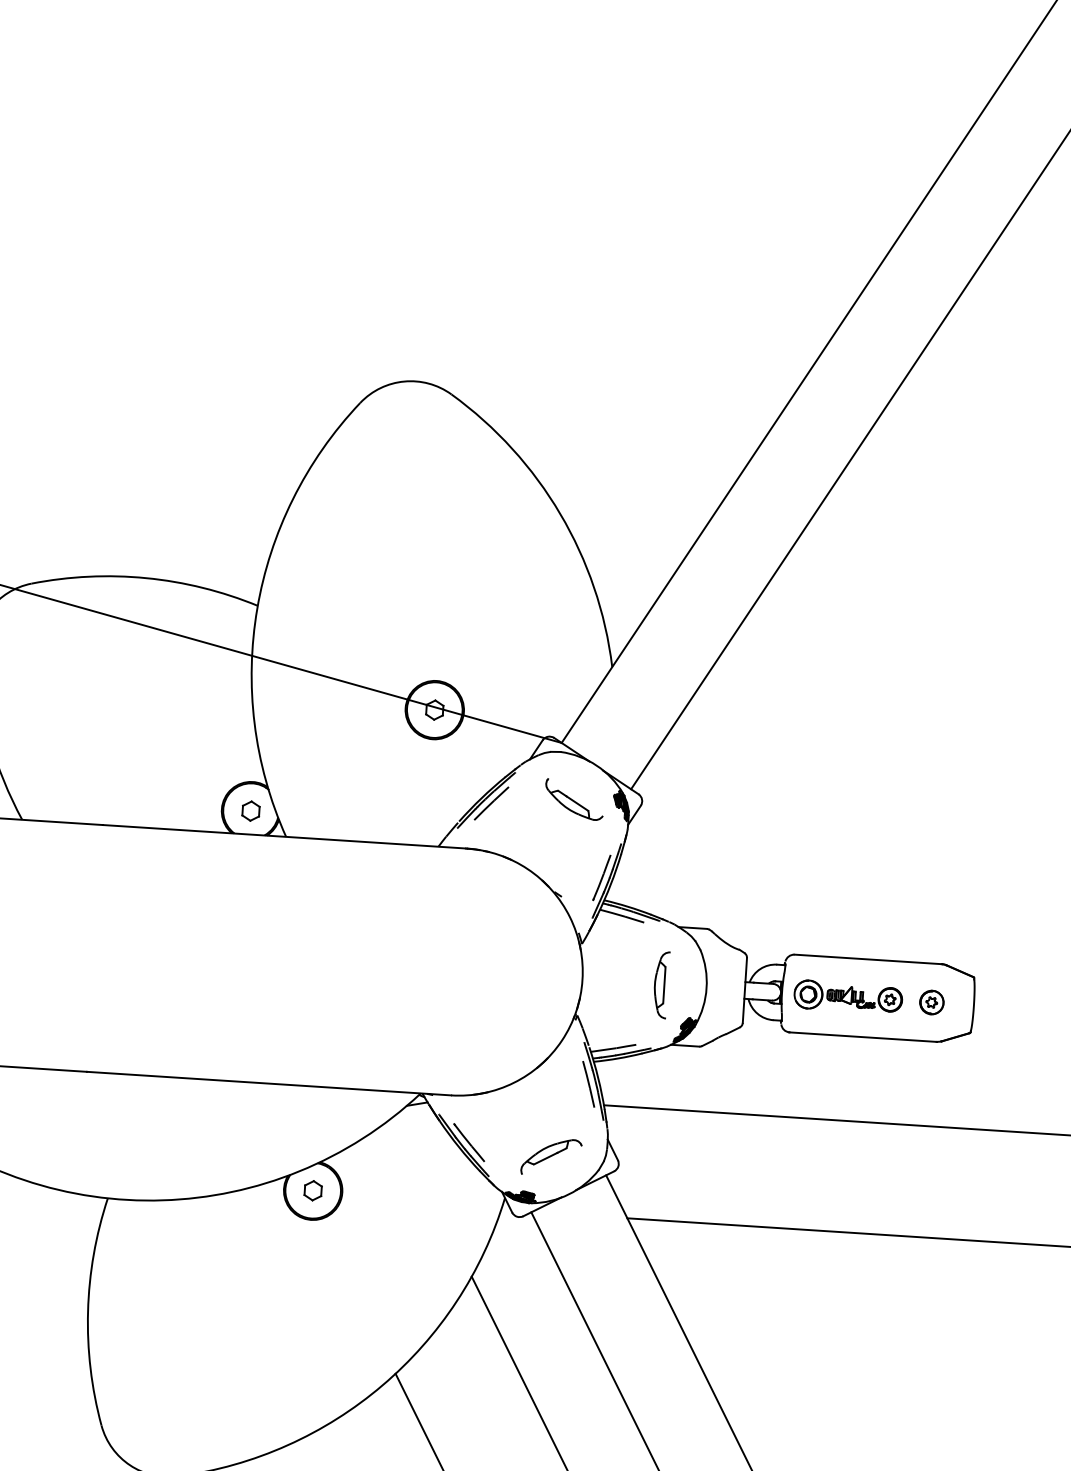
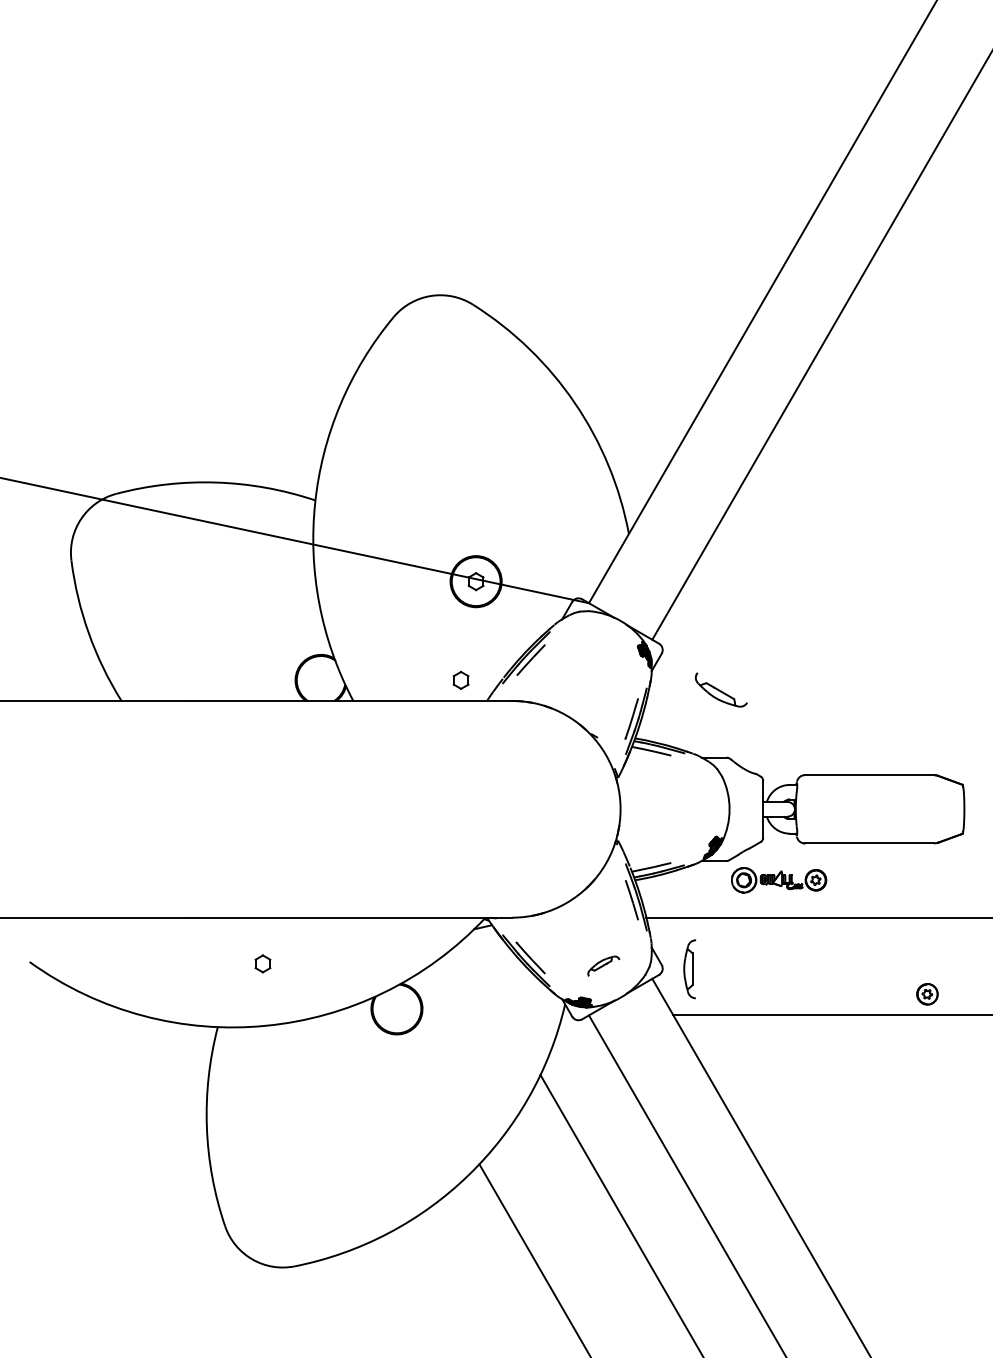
part: (573, 798) -> (720, 689), moved
part: (250, 810) -> (460, 679), moved
part: (660, 985) -> (689, 969), moved
part: (848, 997) -> (779, 880), moved
part: (931, 1002) -> (927, 994), moved
part: (551, 1157) -> (603, 966), size x0.6
part: (312, 1190) -> (262, 963), moved

